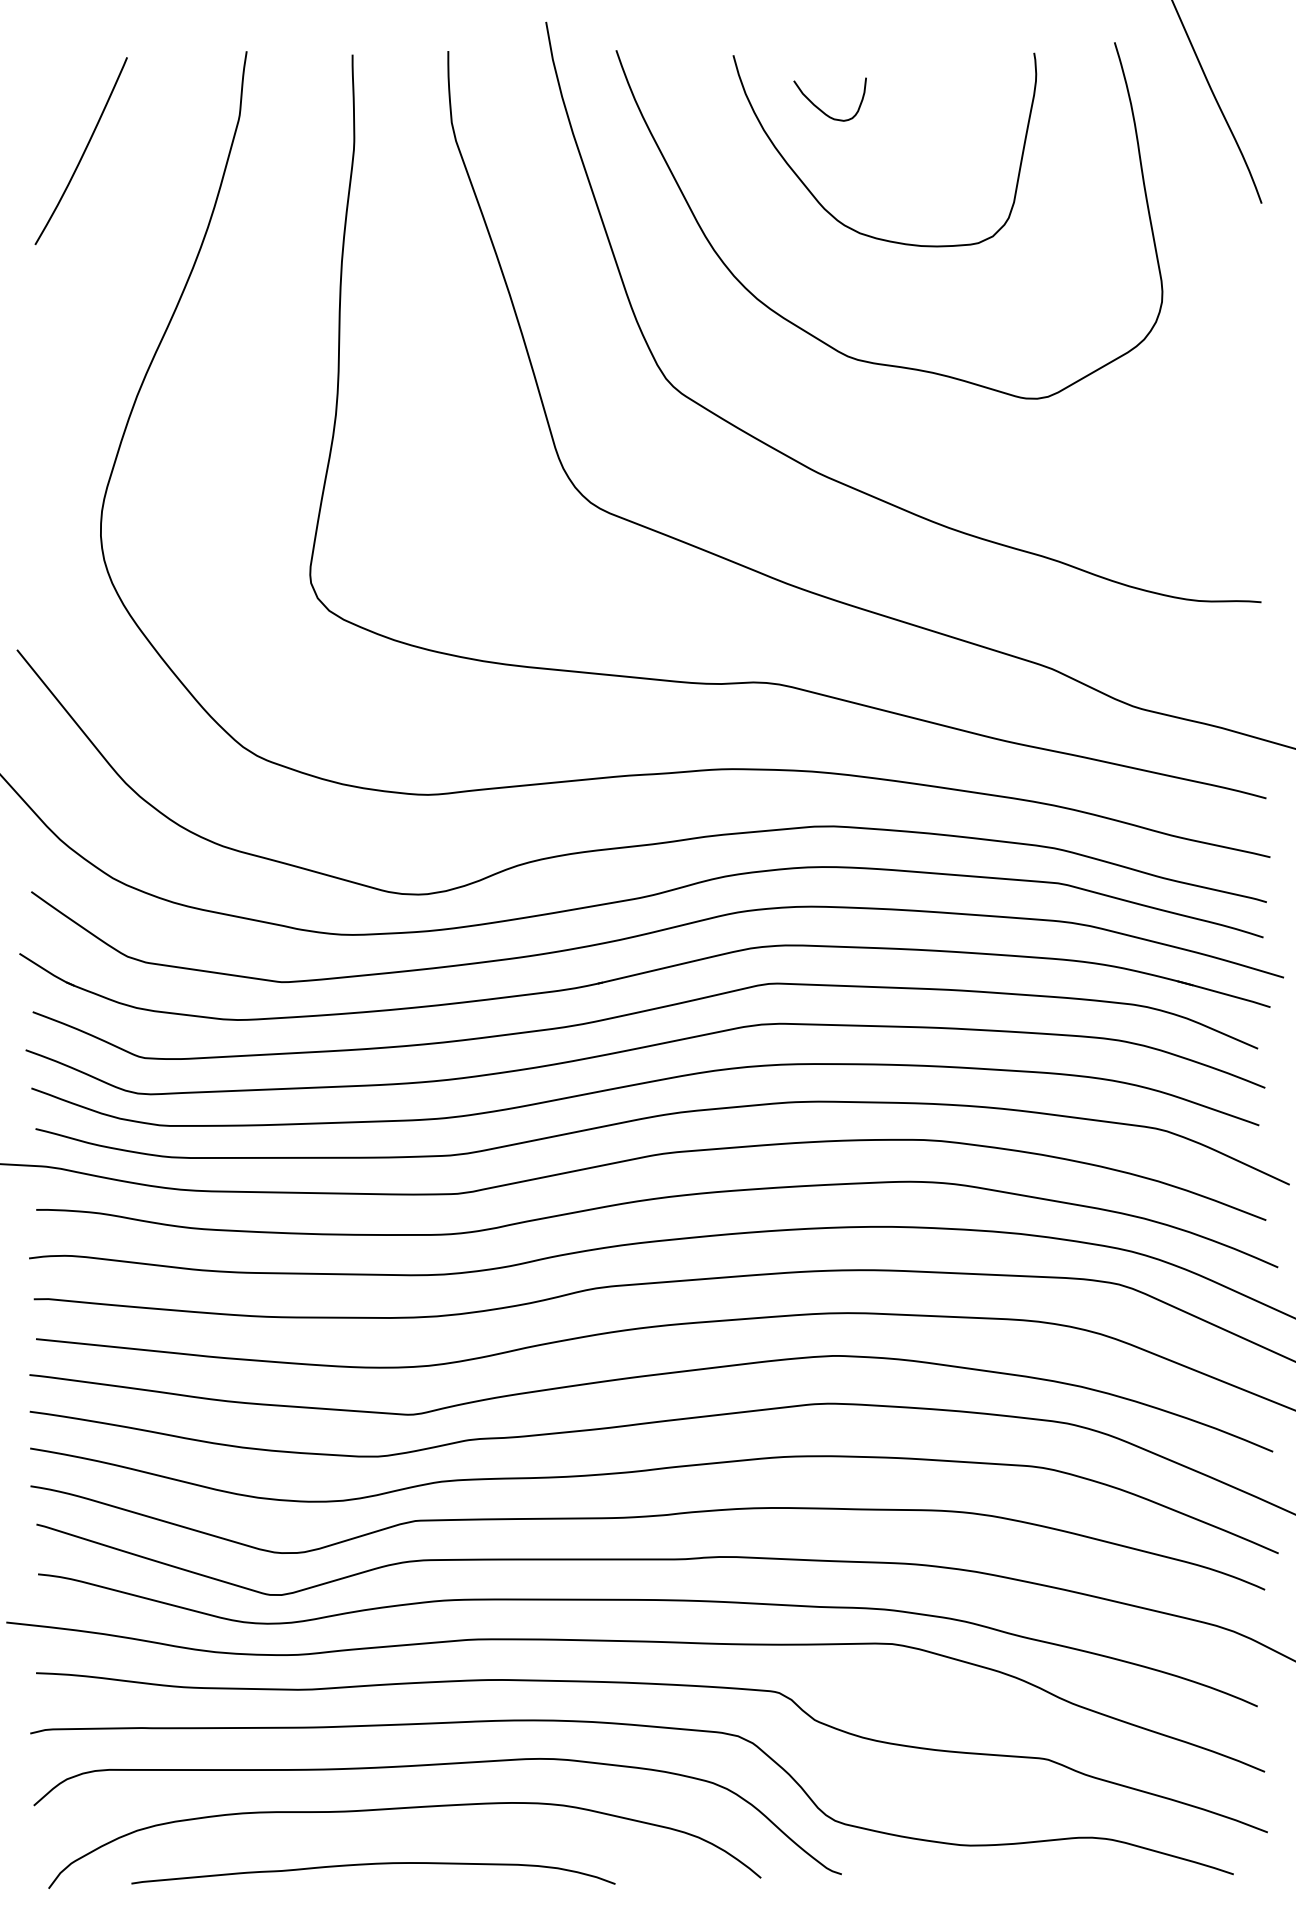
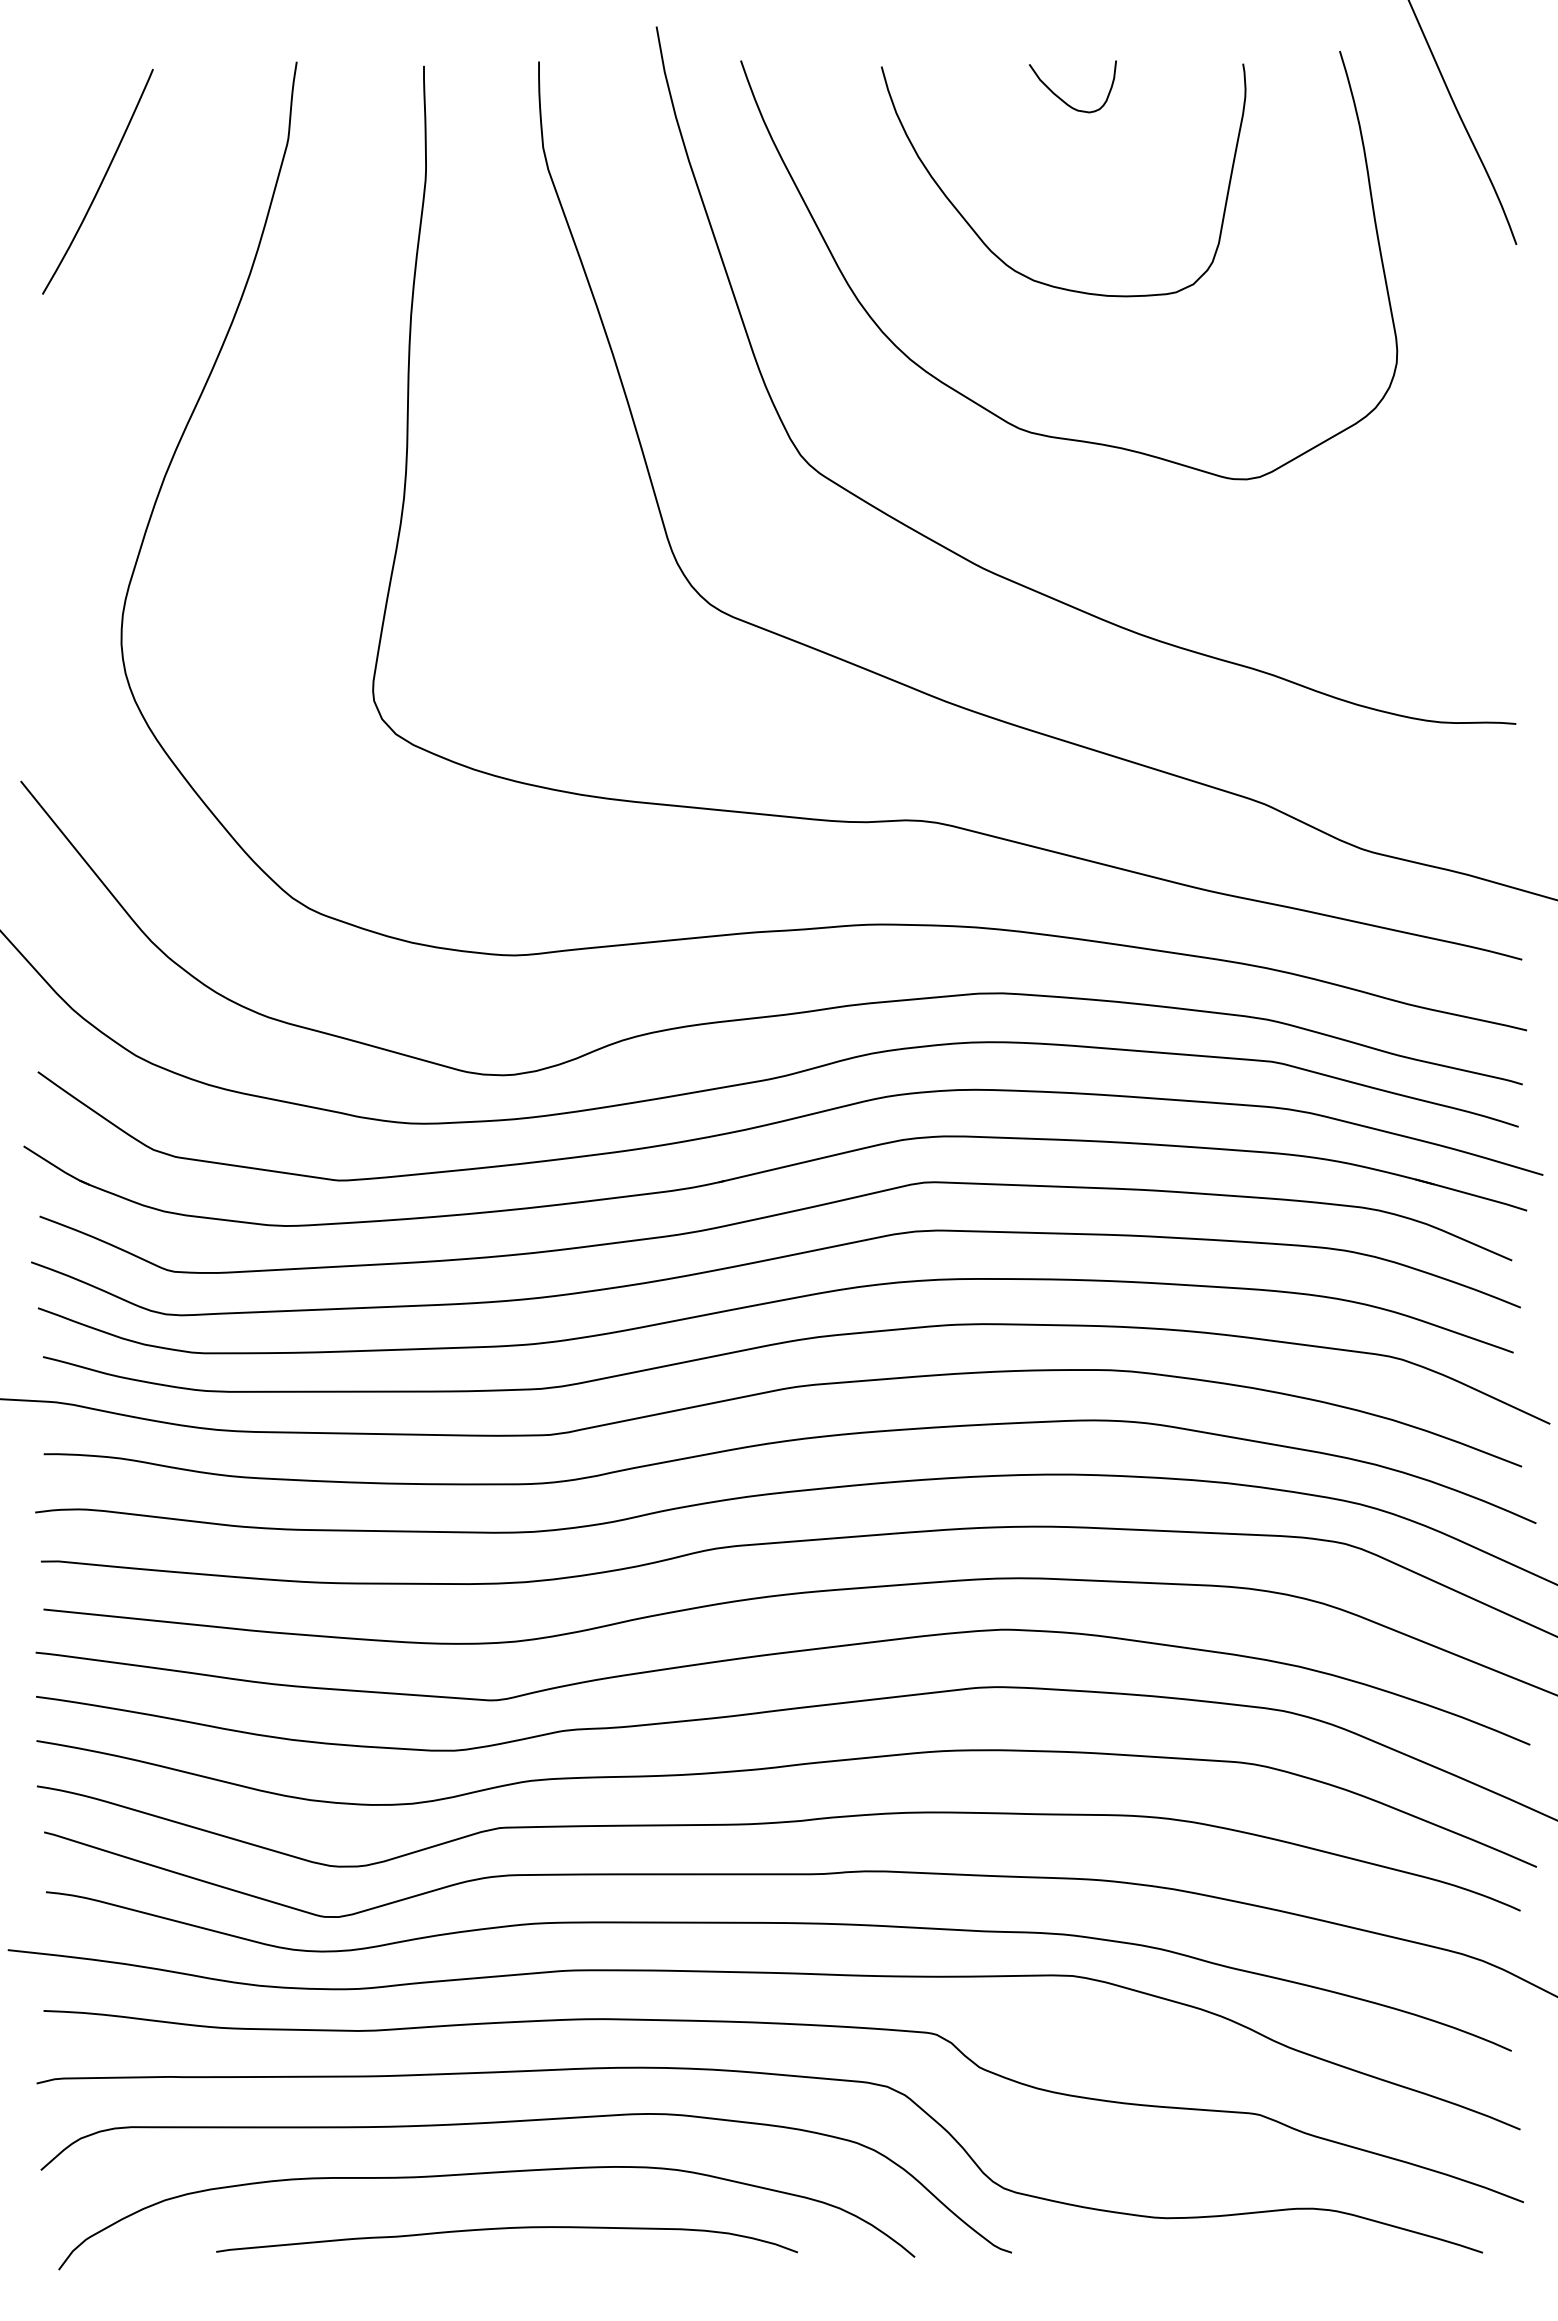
curve: (819, 108) -> (1060, 97), moved
curve: (372, 1865) -> (506, 2229), moved

